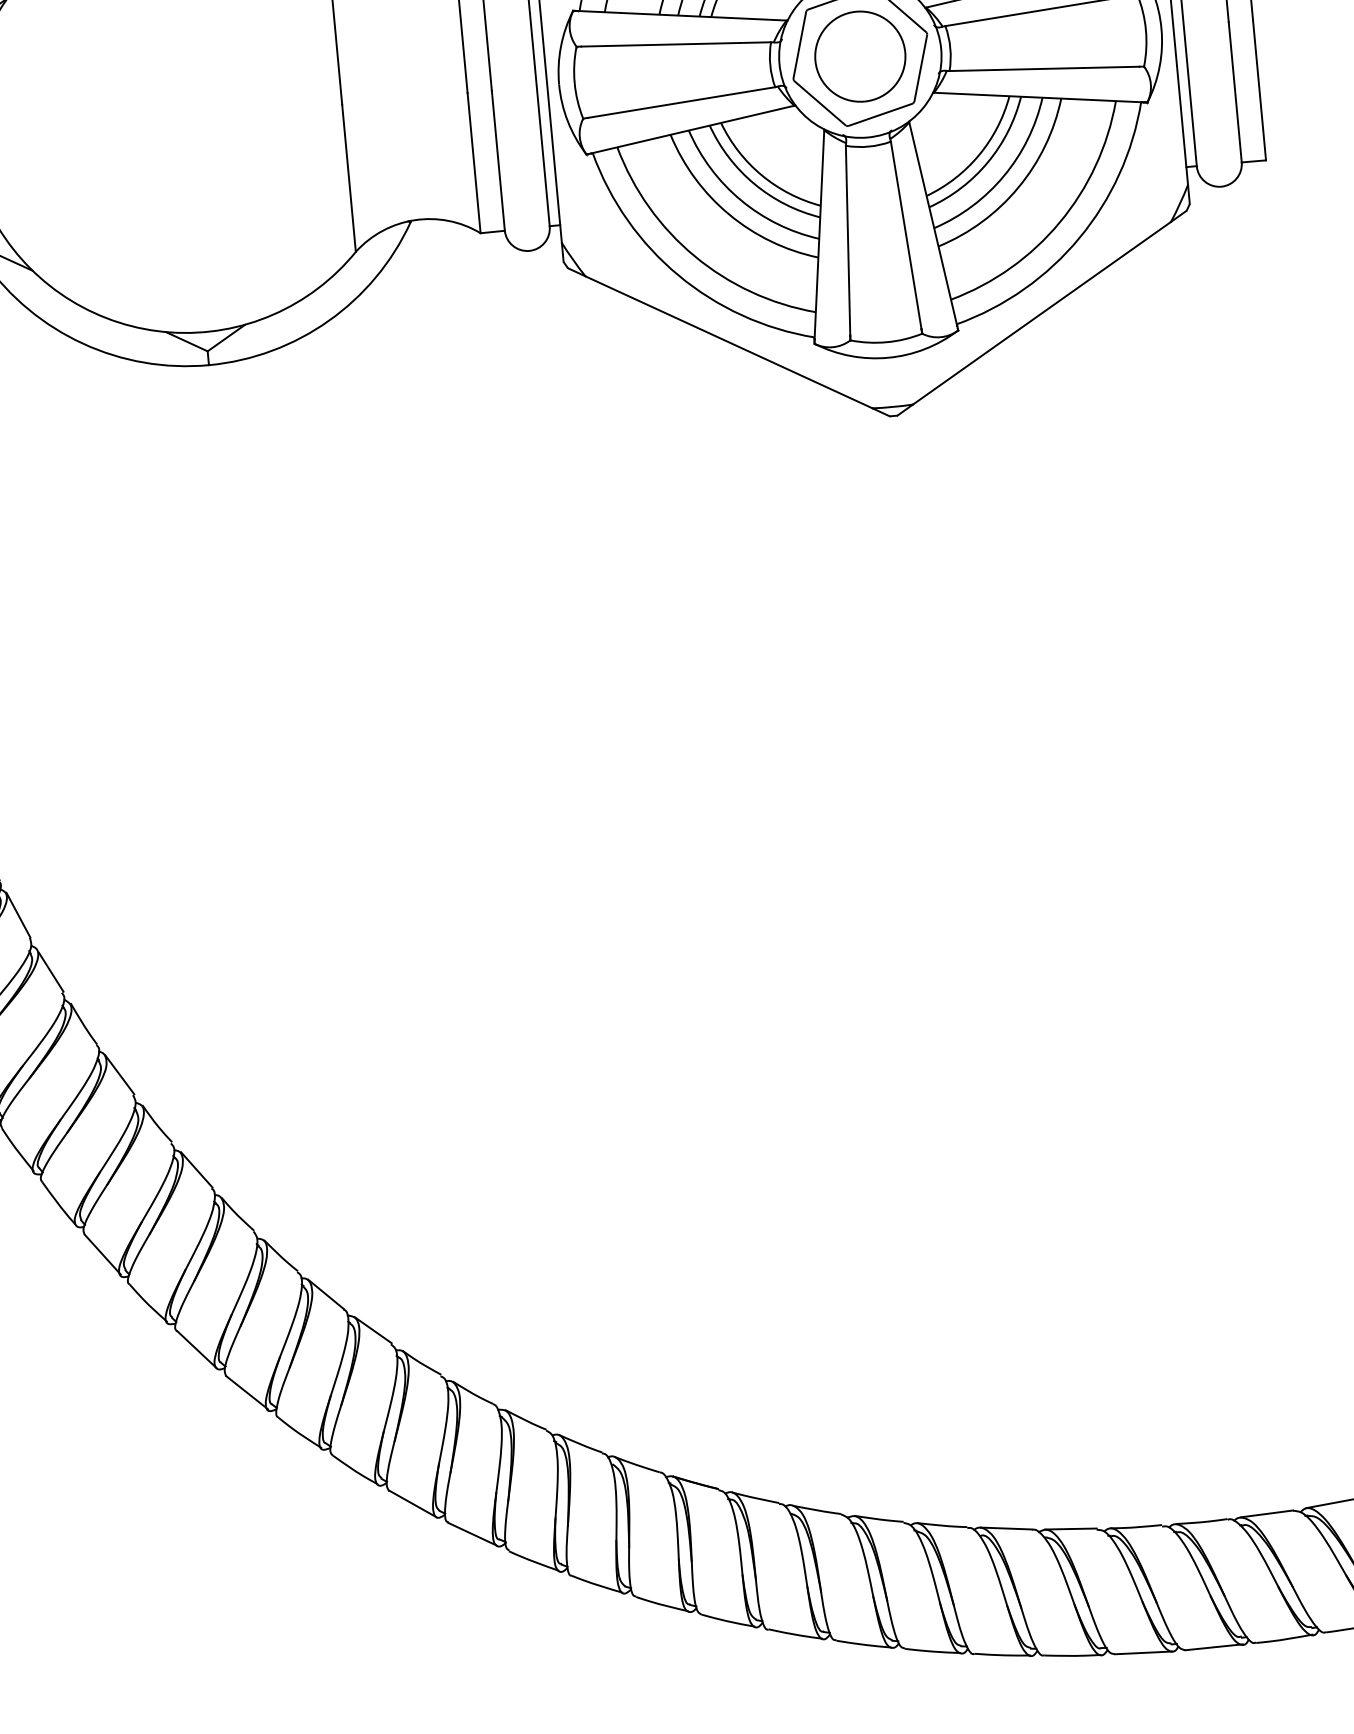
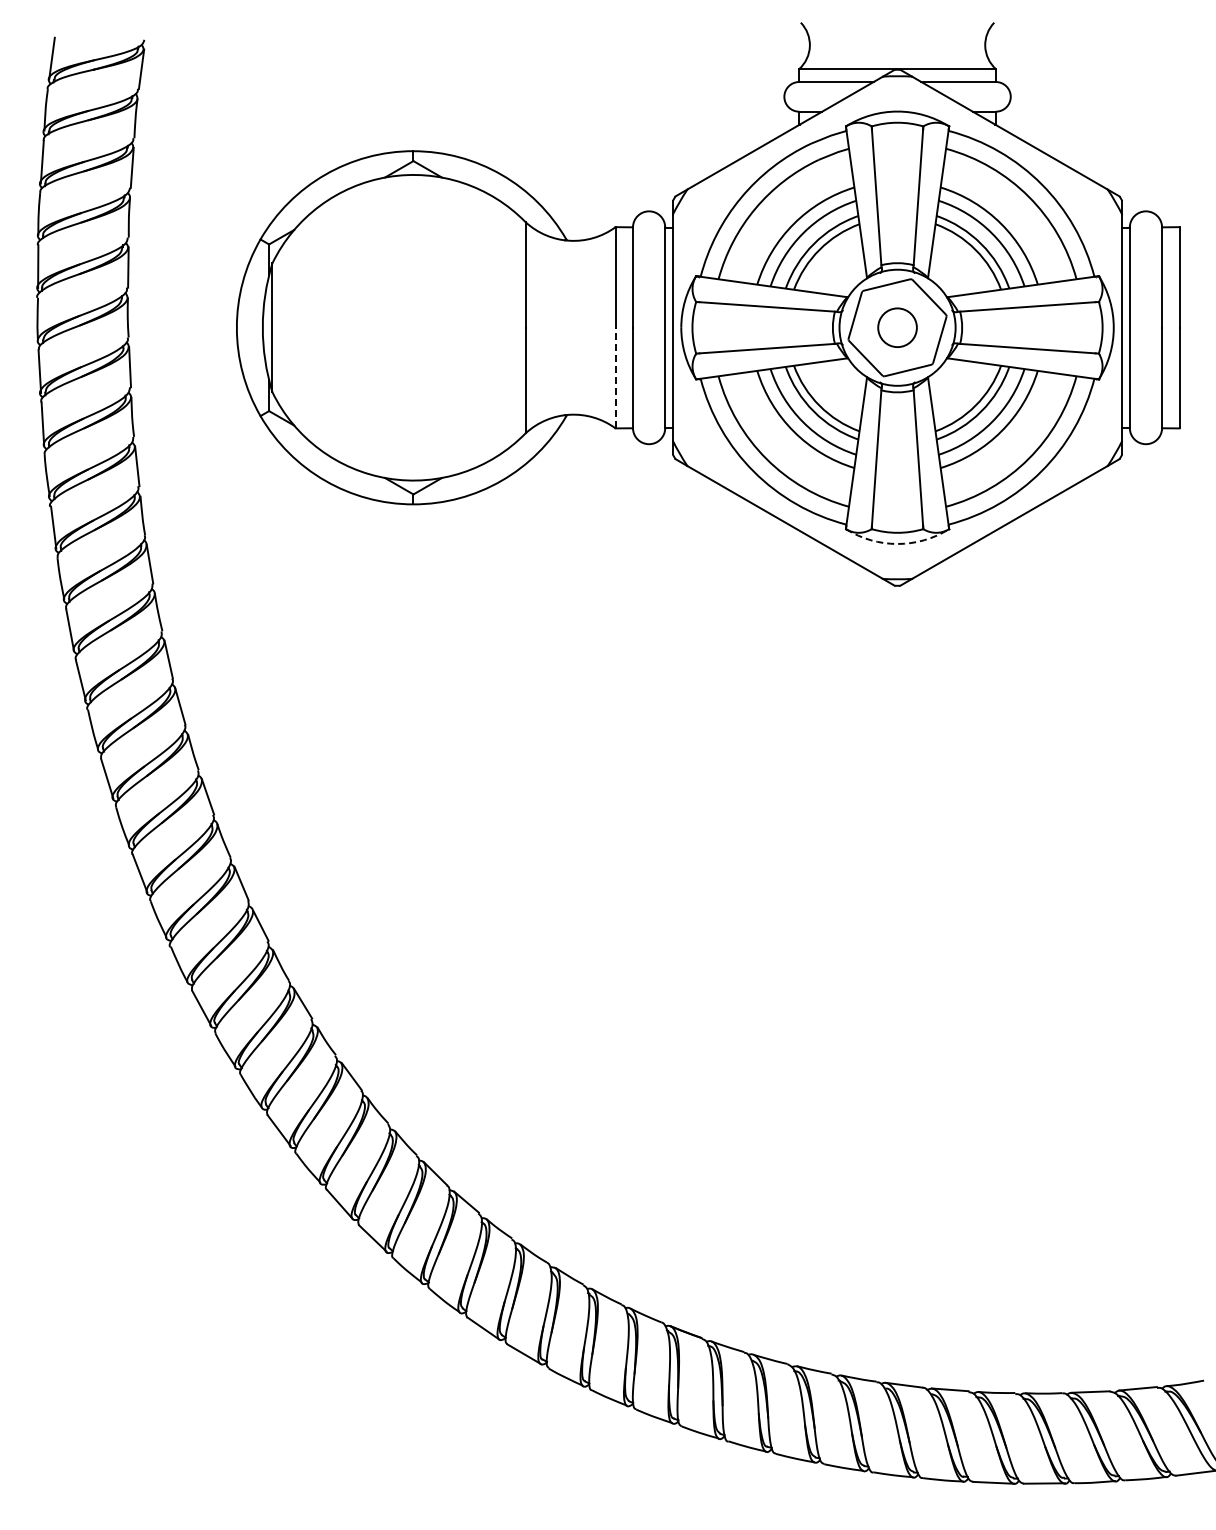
circle: (860, 56) -> (897, 327), size x0.6
line: (473, 162) -> (615, 377), solid -> dashed
arc: (888, 358) -> (897, 544), solid -> dashed

